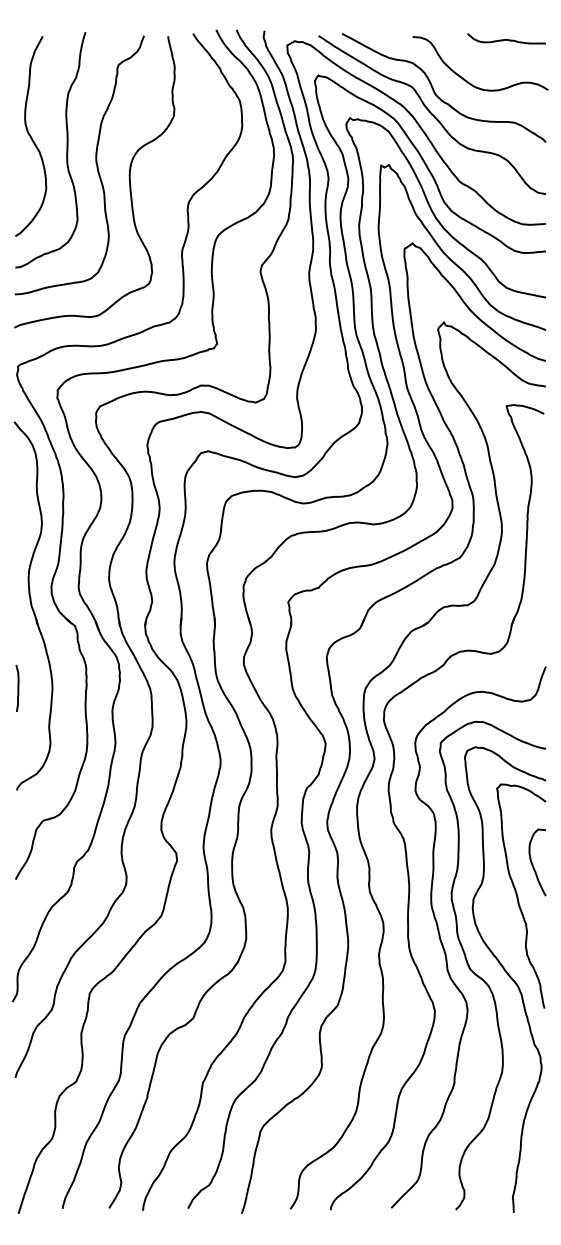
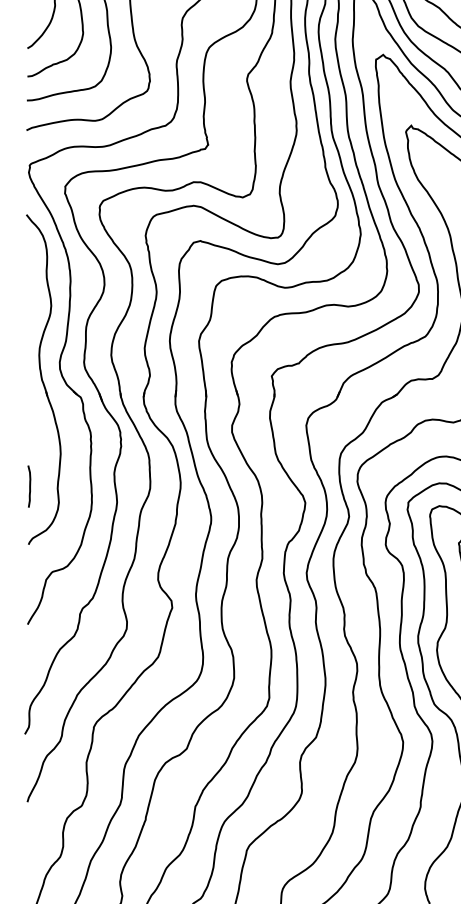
curve: (17, 688) -> (29, 486), moved

